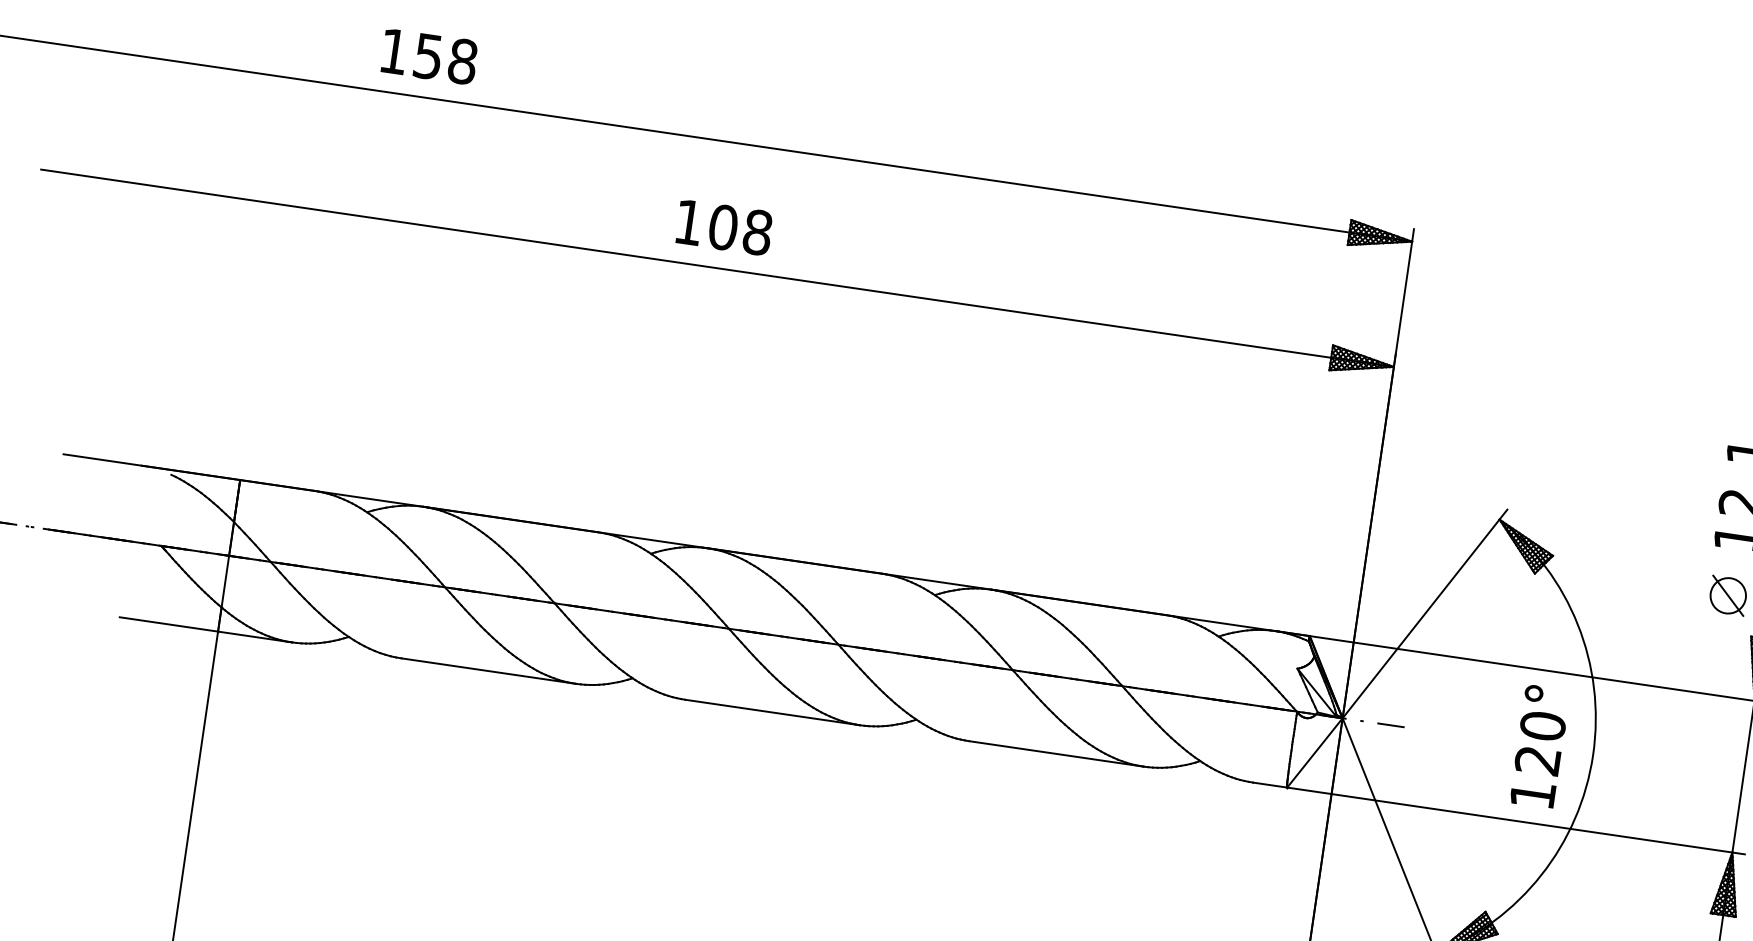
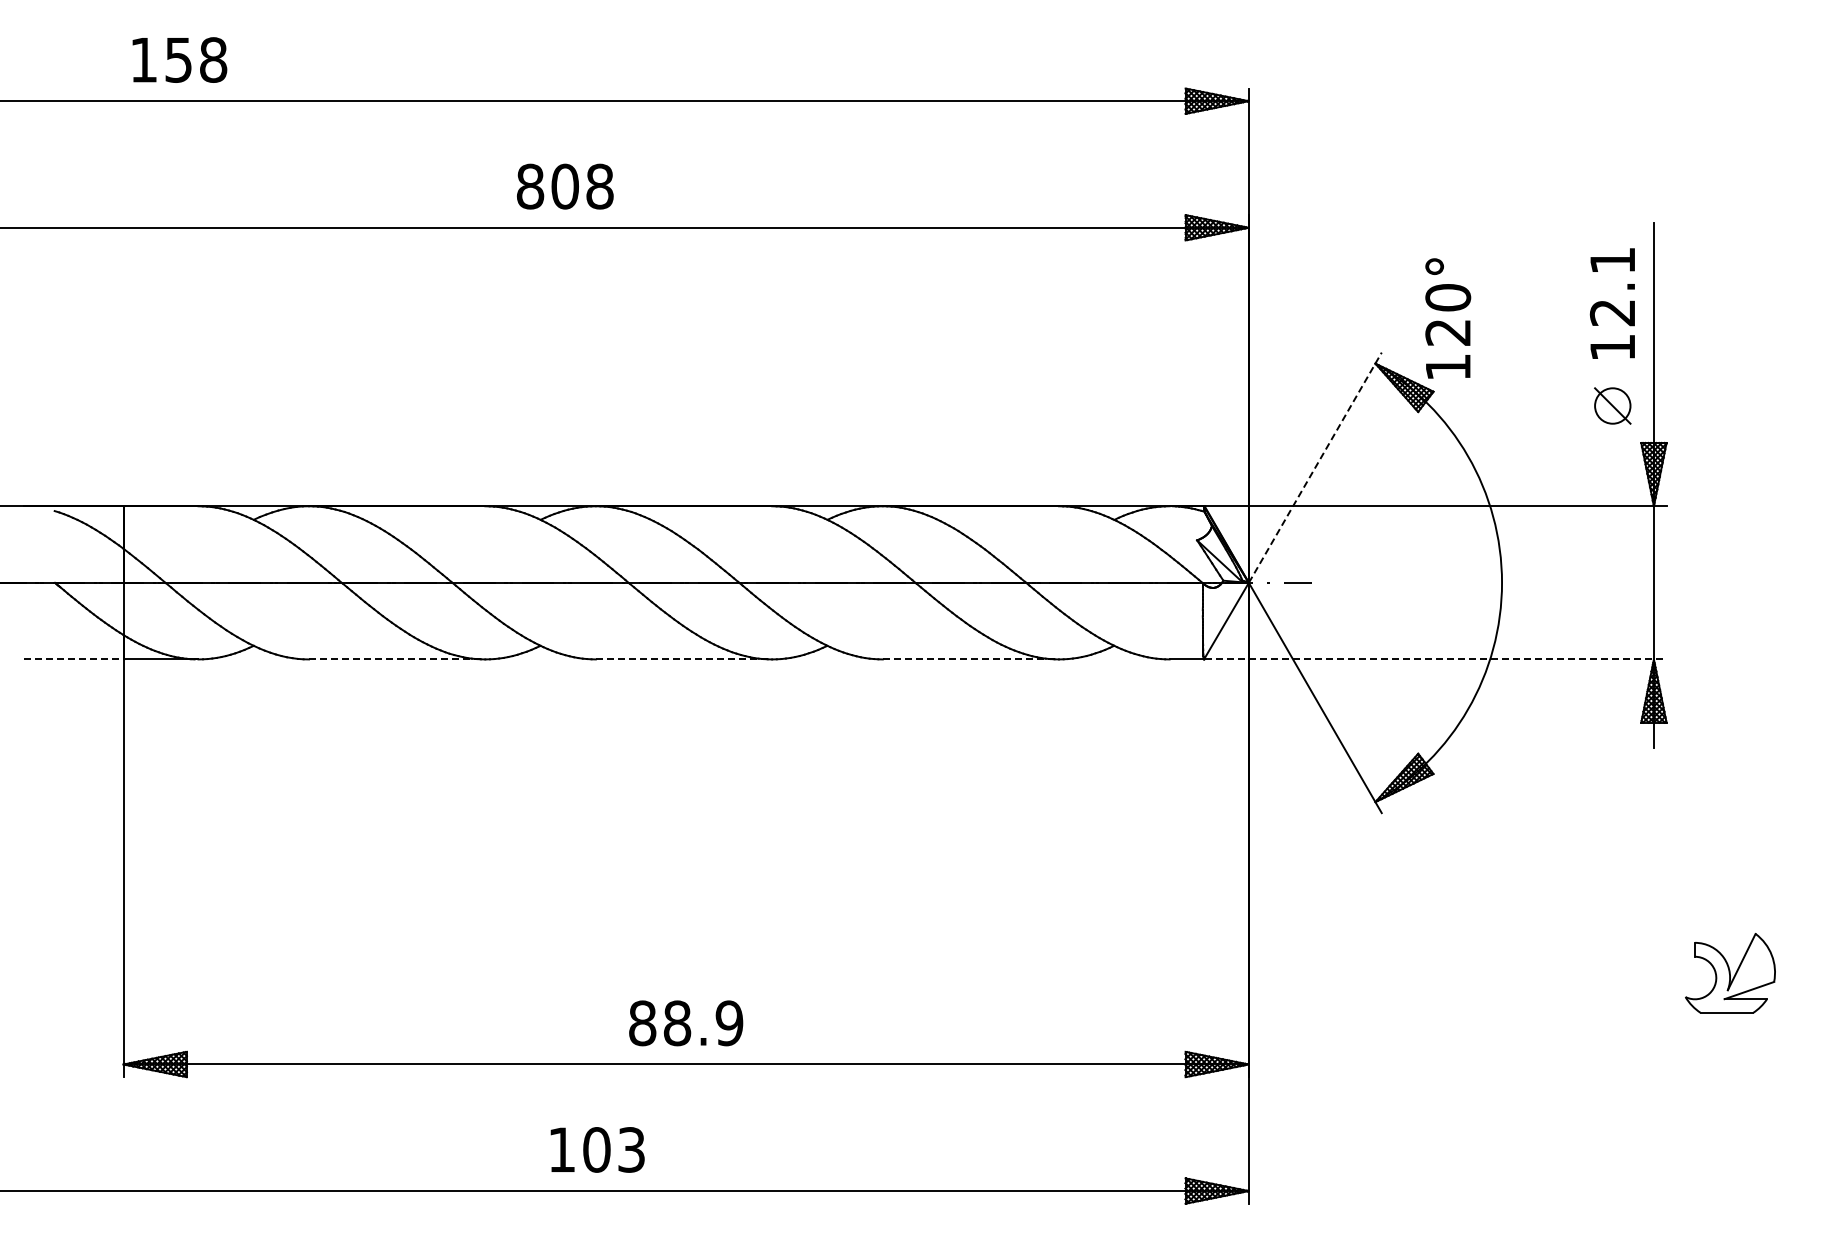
text: (429, 56) -> (179, 59), moved
text: (689, 222) -> (530, 186), 108 -> 808
line: (1425, 613) -> (1315, 467), solid -> dashed
line: (168, 624) -> (73, 659), solid -> dashed
line: (489, 671) -> (397, 659), solid -> dashed
line: (773, 712) -> (684, 659), solid -> dashed
text: (1540, 746) -> (1448, 318), moved
line: (1057, 754) -> (971, 659), solid -> dashed
line: (1516, 821) -> (1435, 659), solid -> dashed

